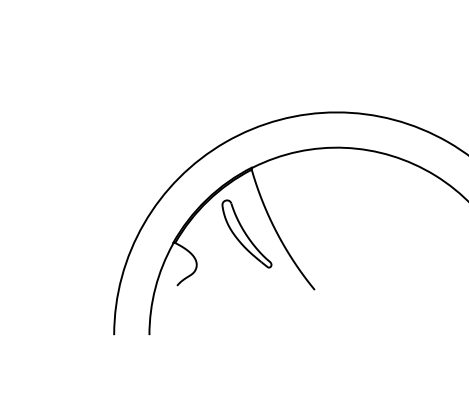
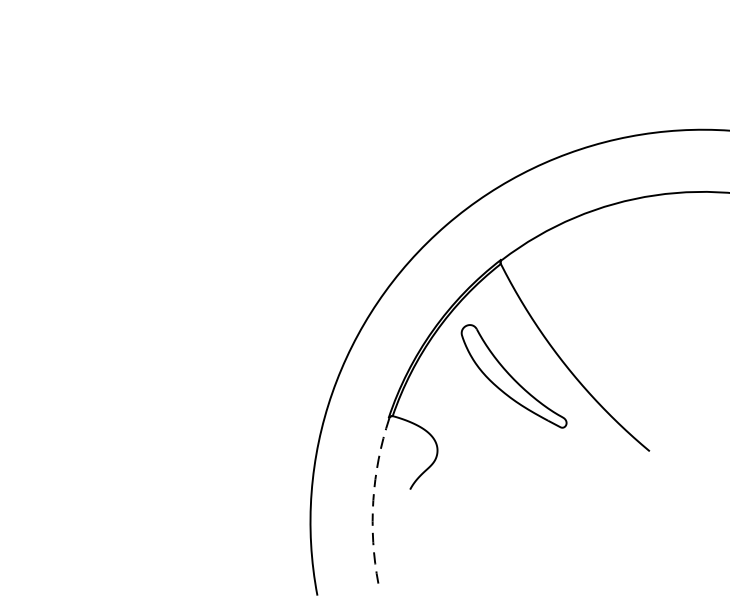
arc: (155, 288) -> (373, 501), solid -> dashed

